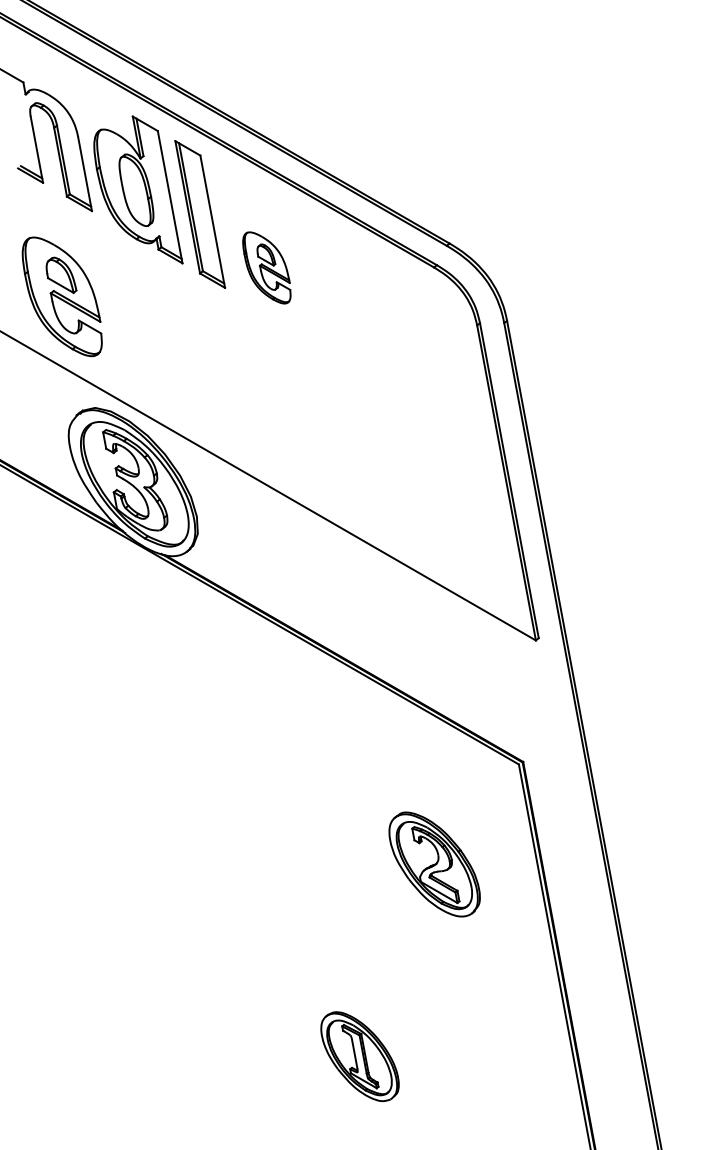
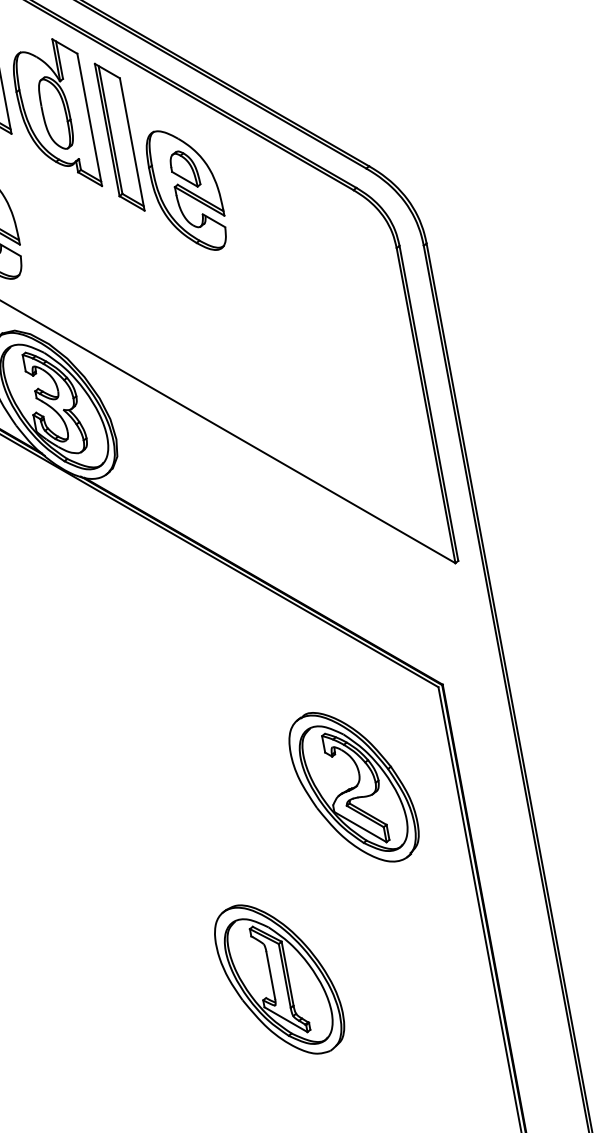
part: (266, 267) -> (186, 190), size x1.67
part: (434, 864) -> (354, 787), size x1.43
part: (359, 1056) -> (279, 979), size x1.67

